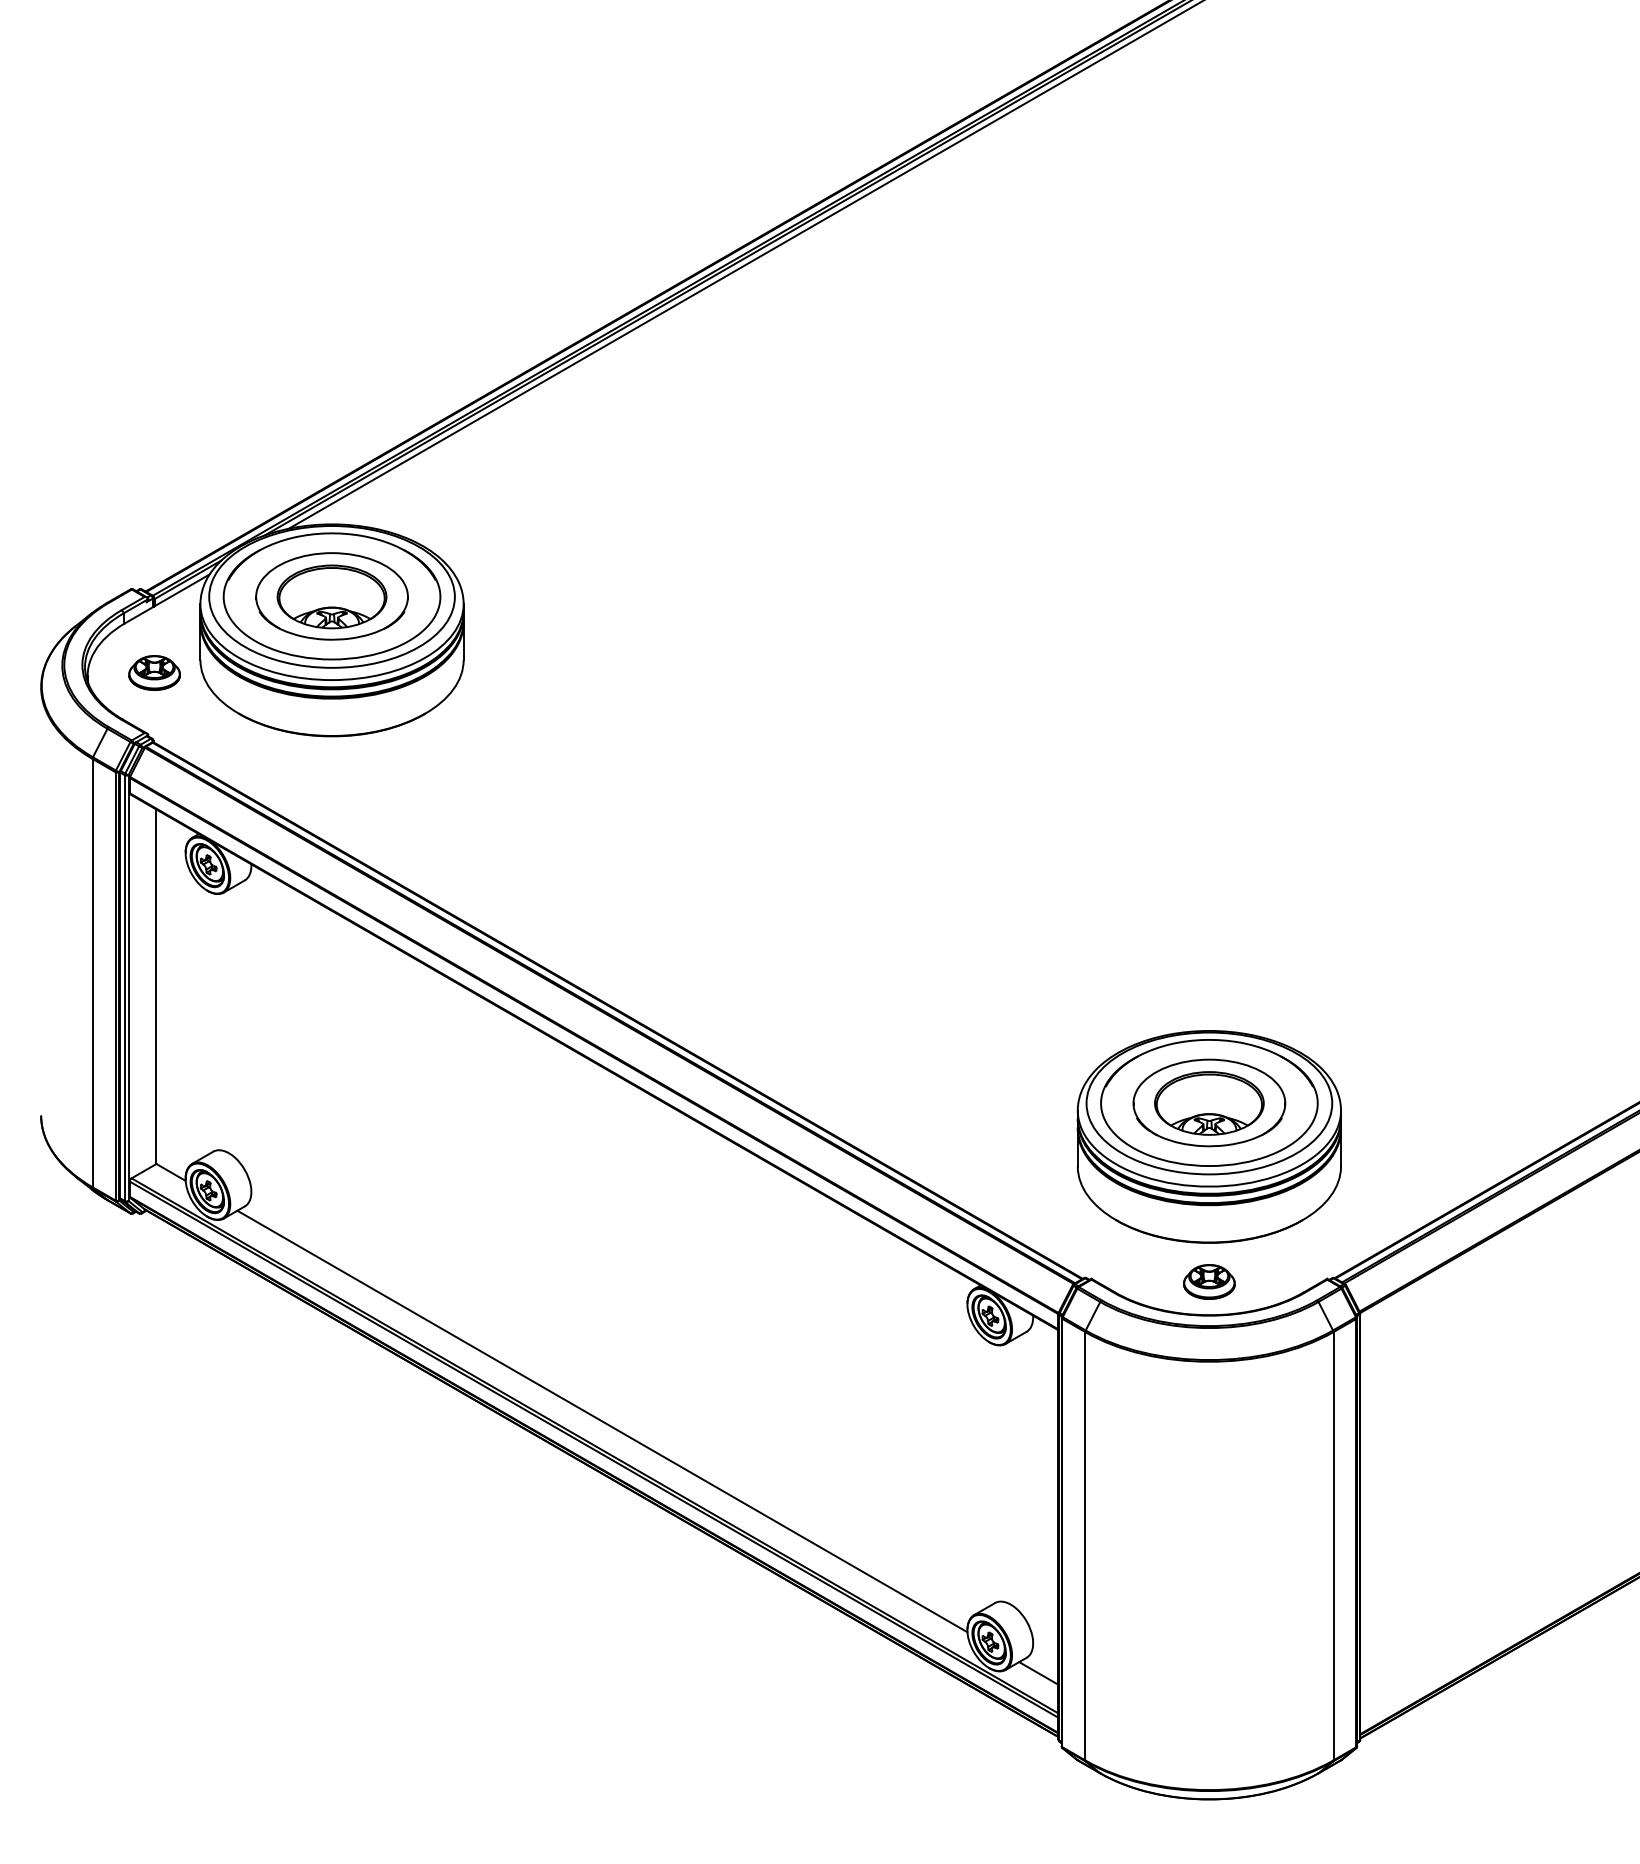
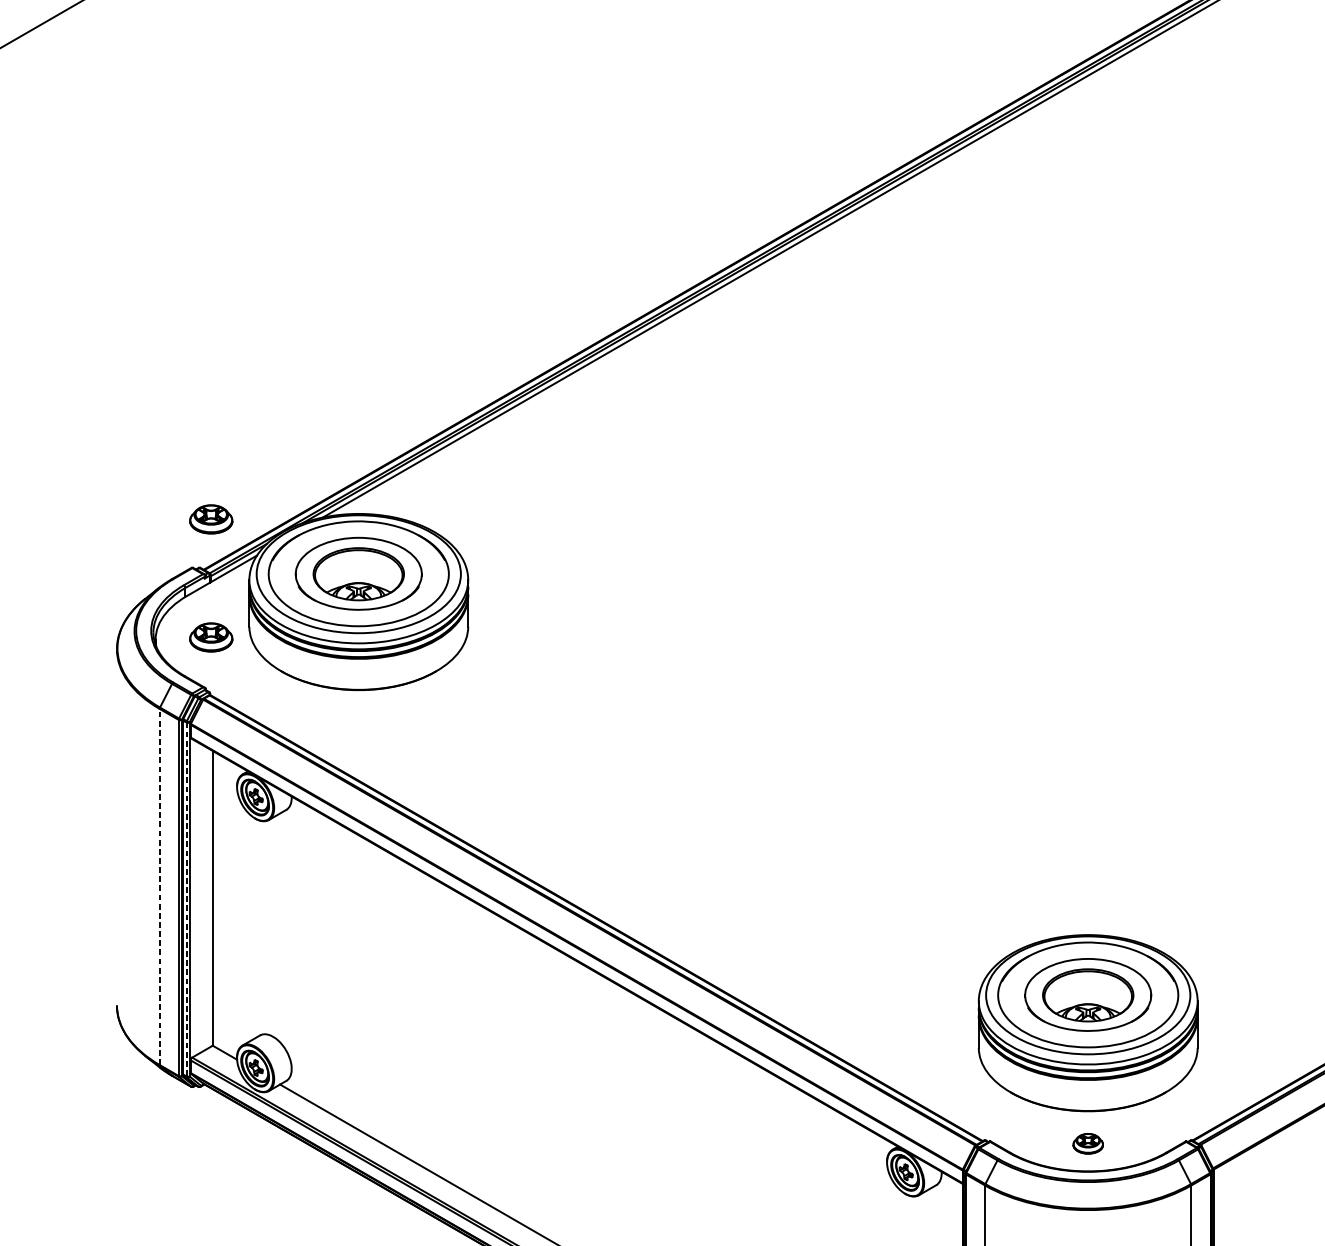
part: (154, 530) -> (211, 519), added
line: (92, 972) -> (159, 886), solid -> dashed
line: (124, 988) -> (186, 899), solid -> dashed
part: (1209, 1281) -> (1088, 1143), size x0.7

